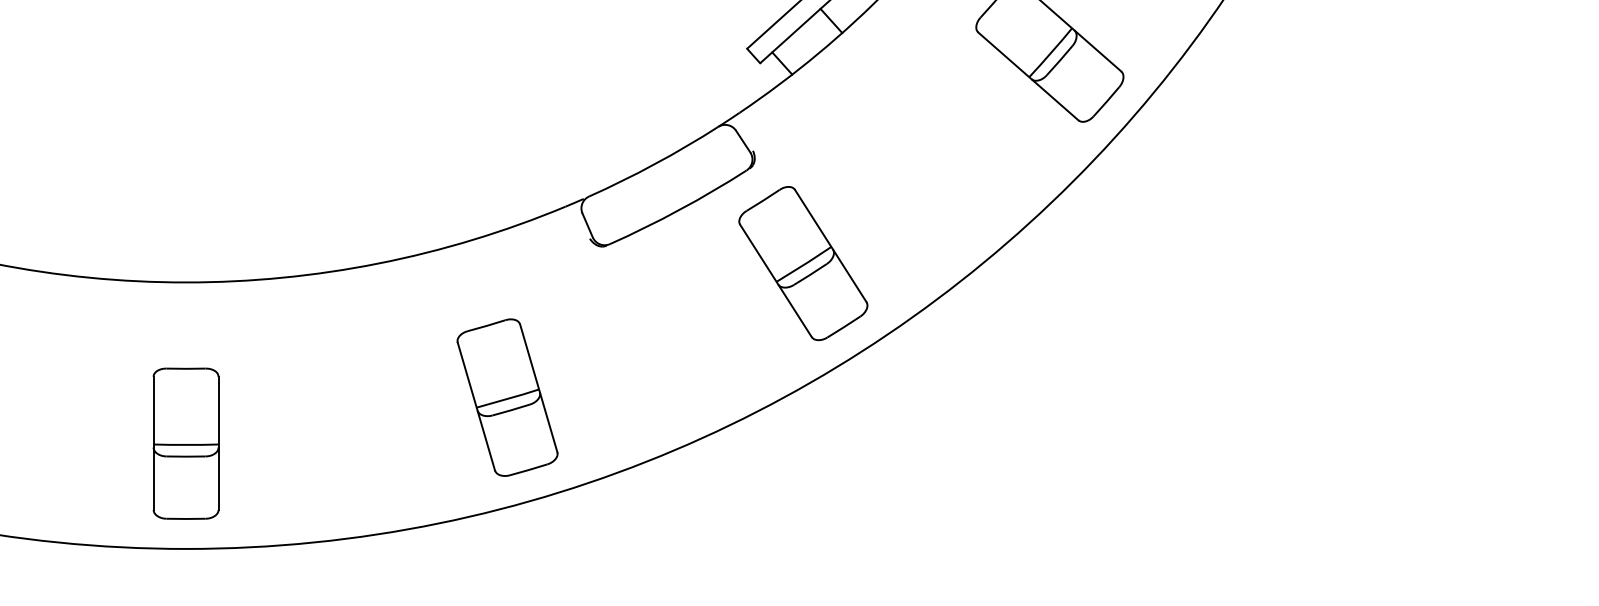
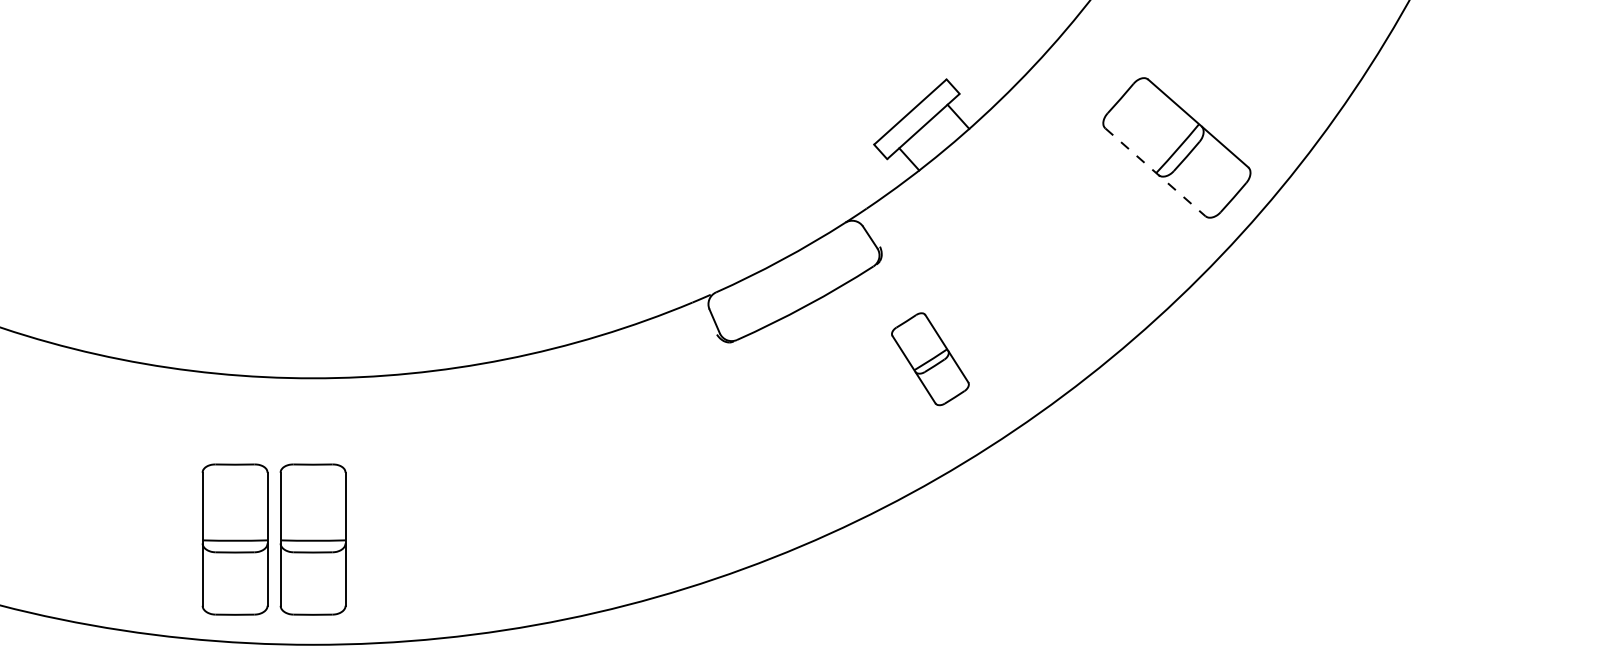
line: (1028, 76) -> (1155, 172), solid -> dashed
part: (803, 262) -> (930, 358), size x0.6
part: (507, 397) -> (634, 493), removed
part: (107, 443) -> (234, 539), added

